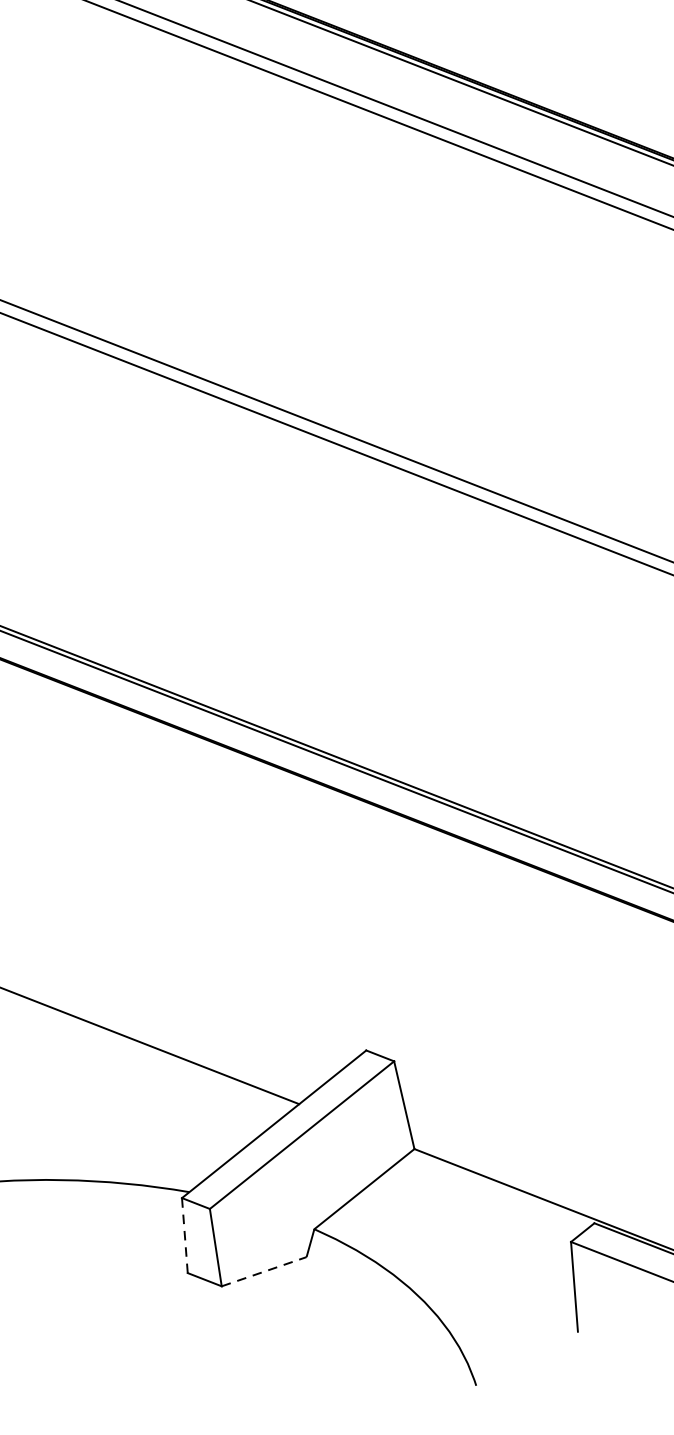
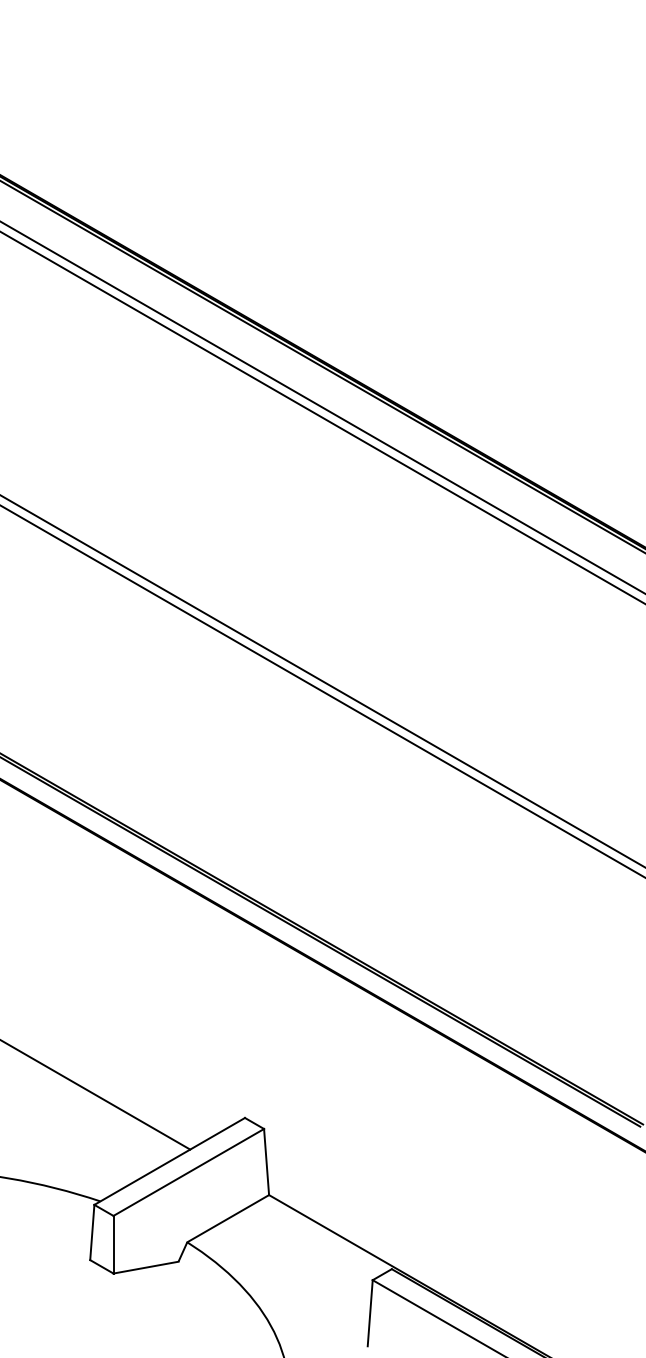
line: (185, 1235) -> (92, 1232), dashed -> solid
line: (264, 1271) -> (146, 1267), dashed -> solid

